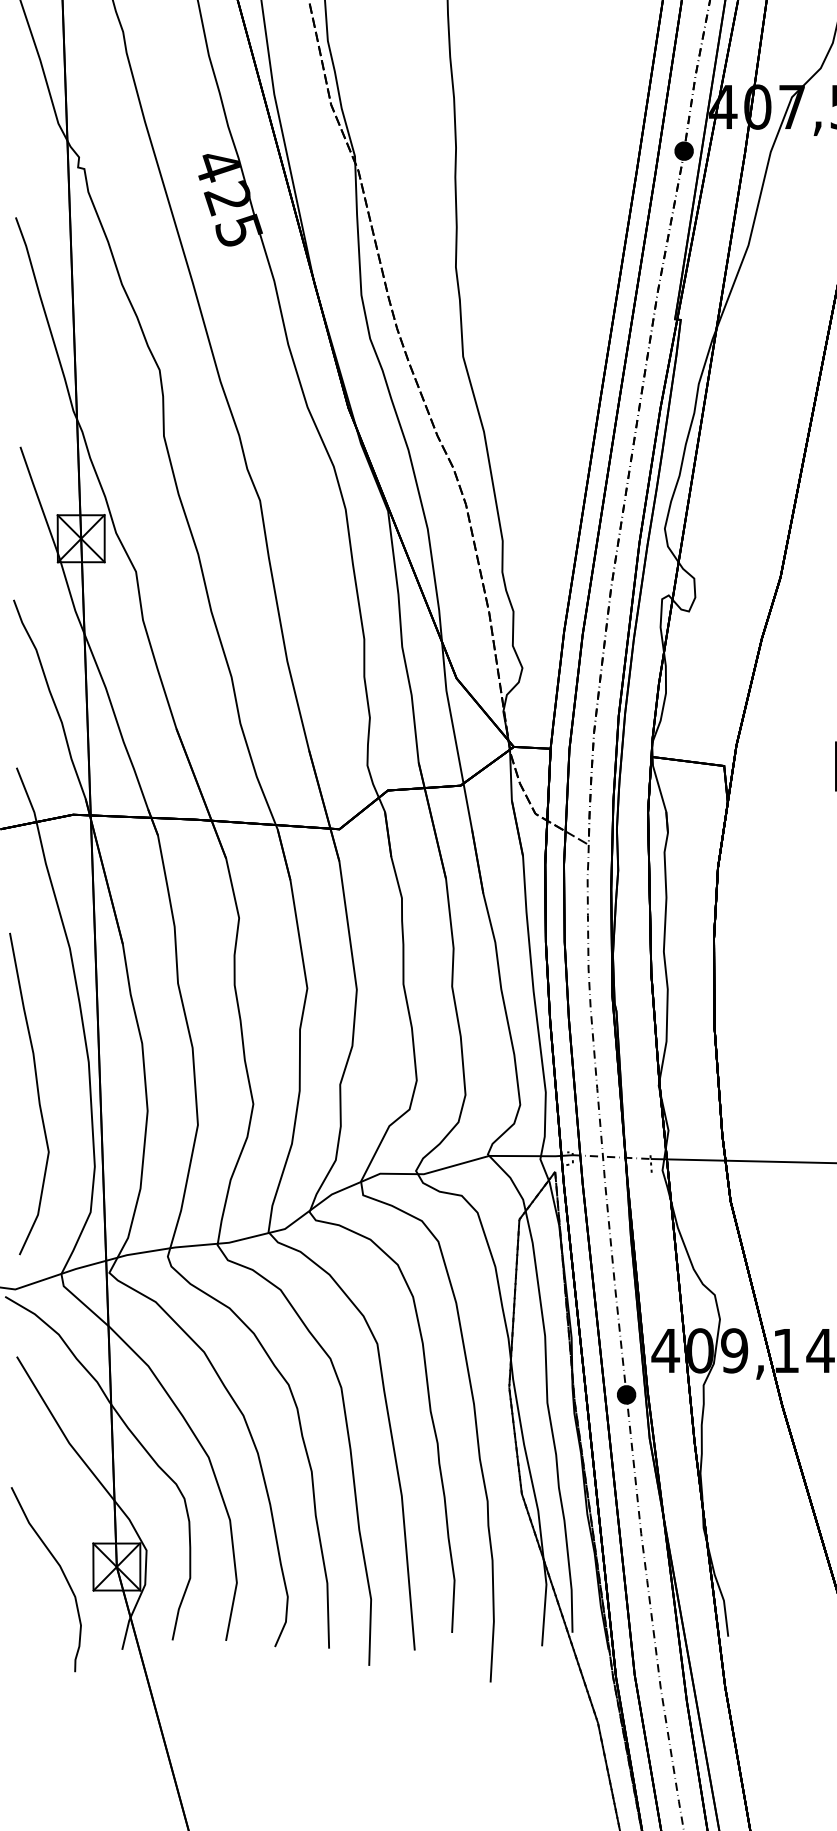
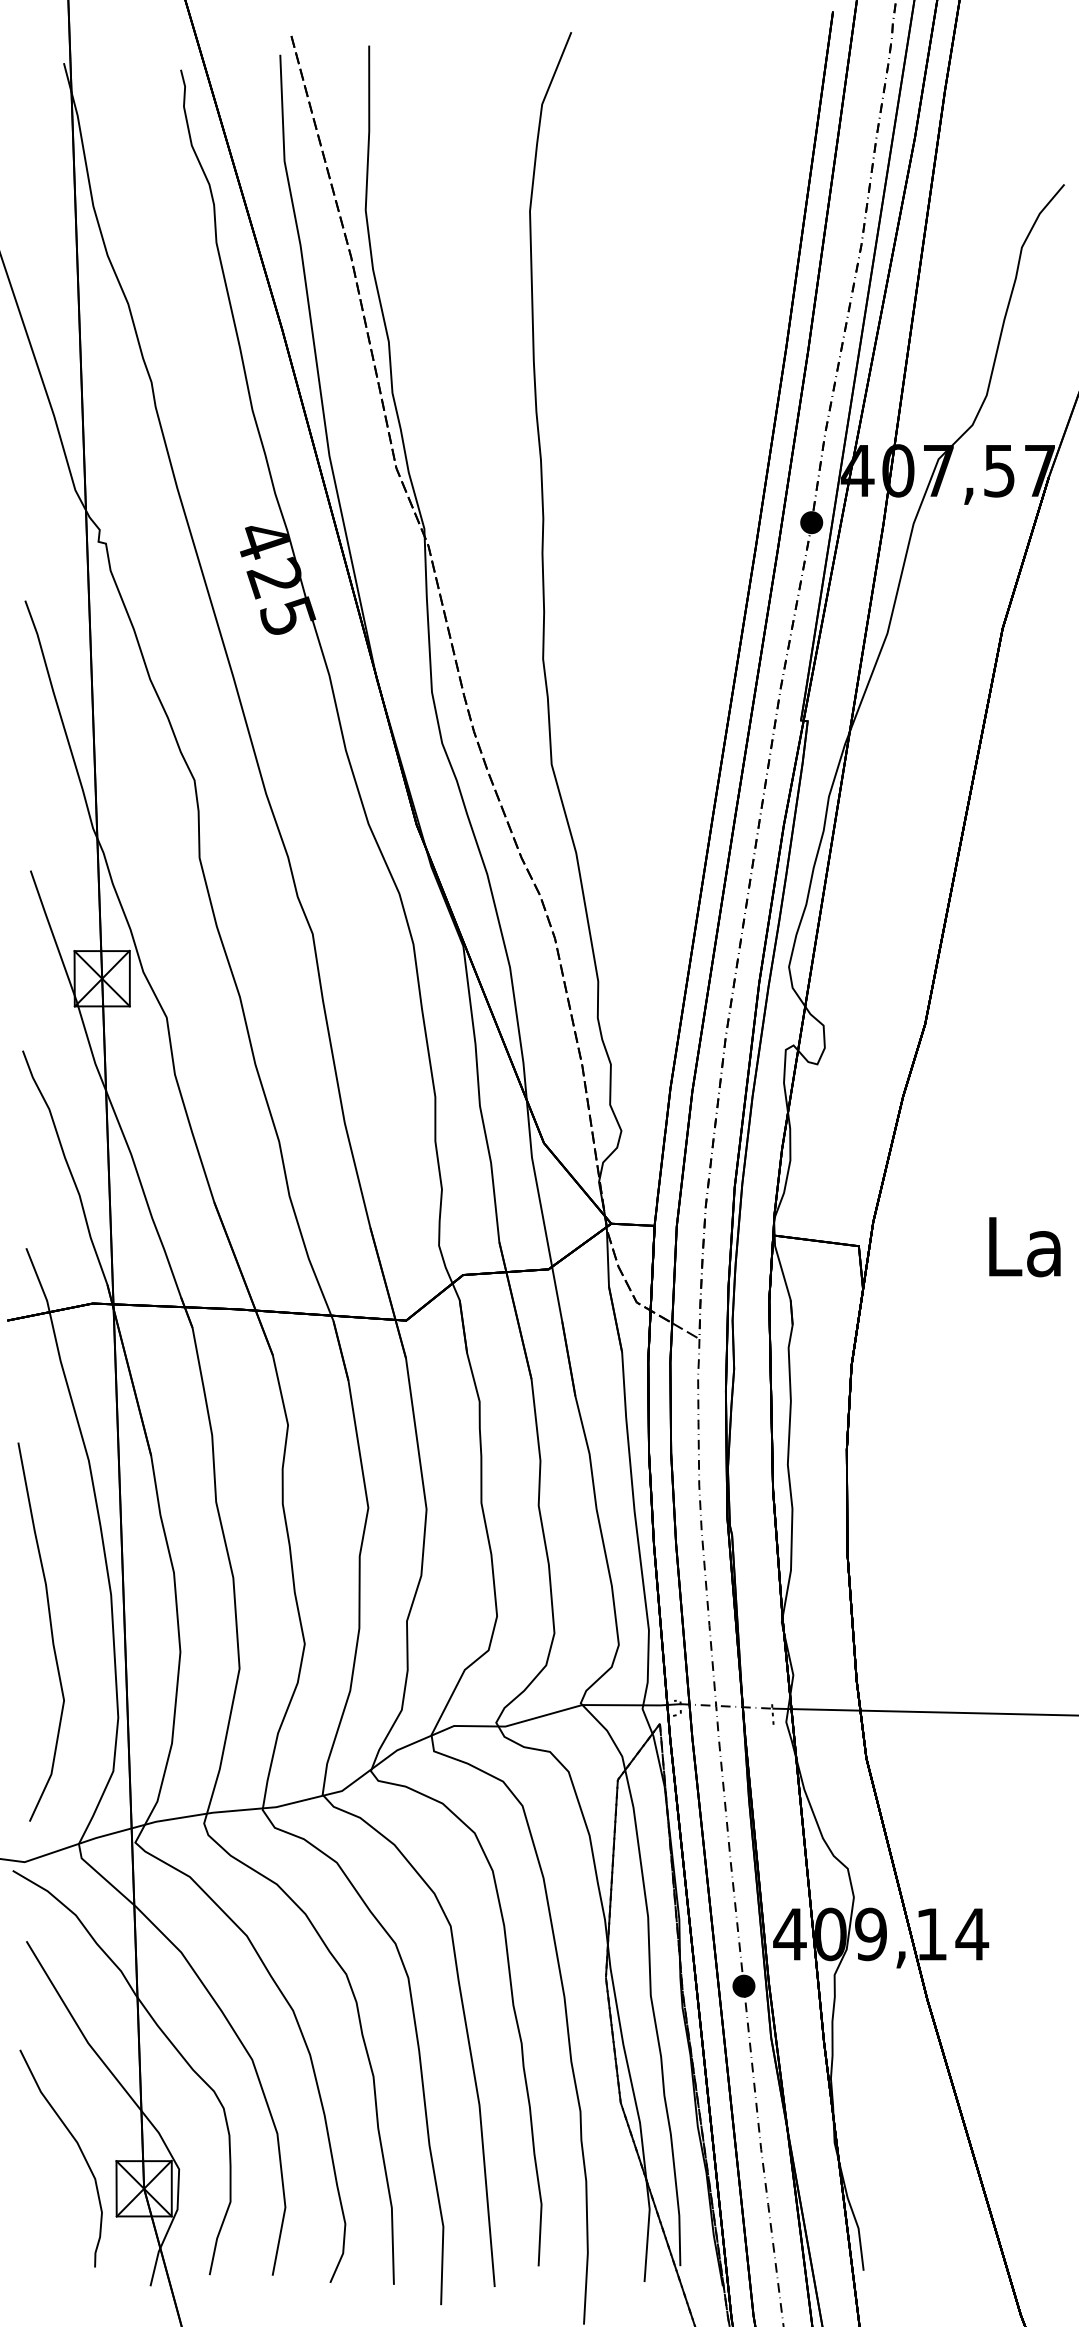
curve: (61, 1571) -> (79, 2149), moved

